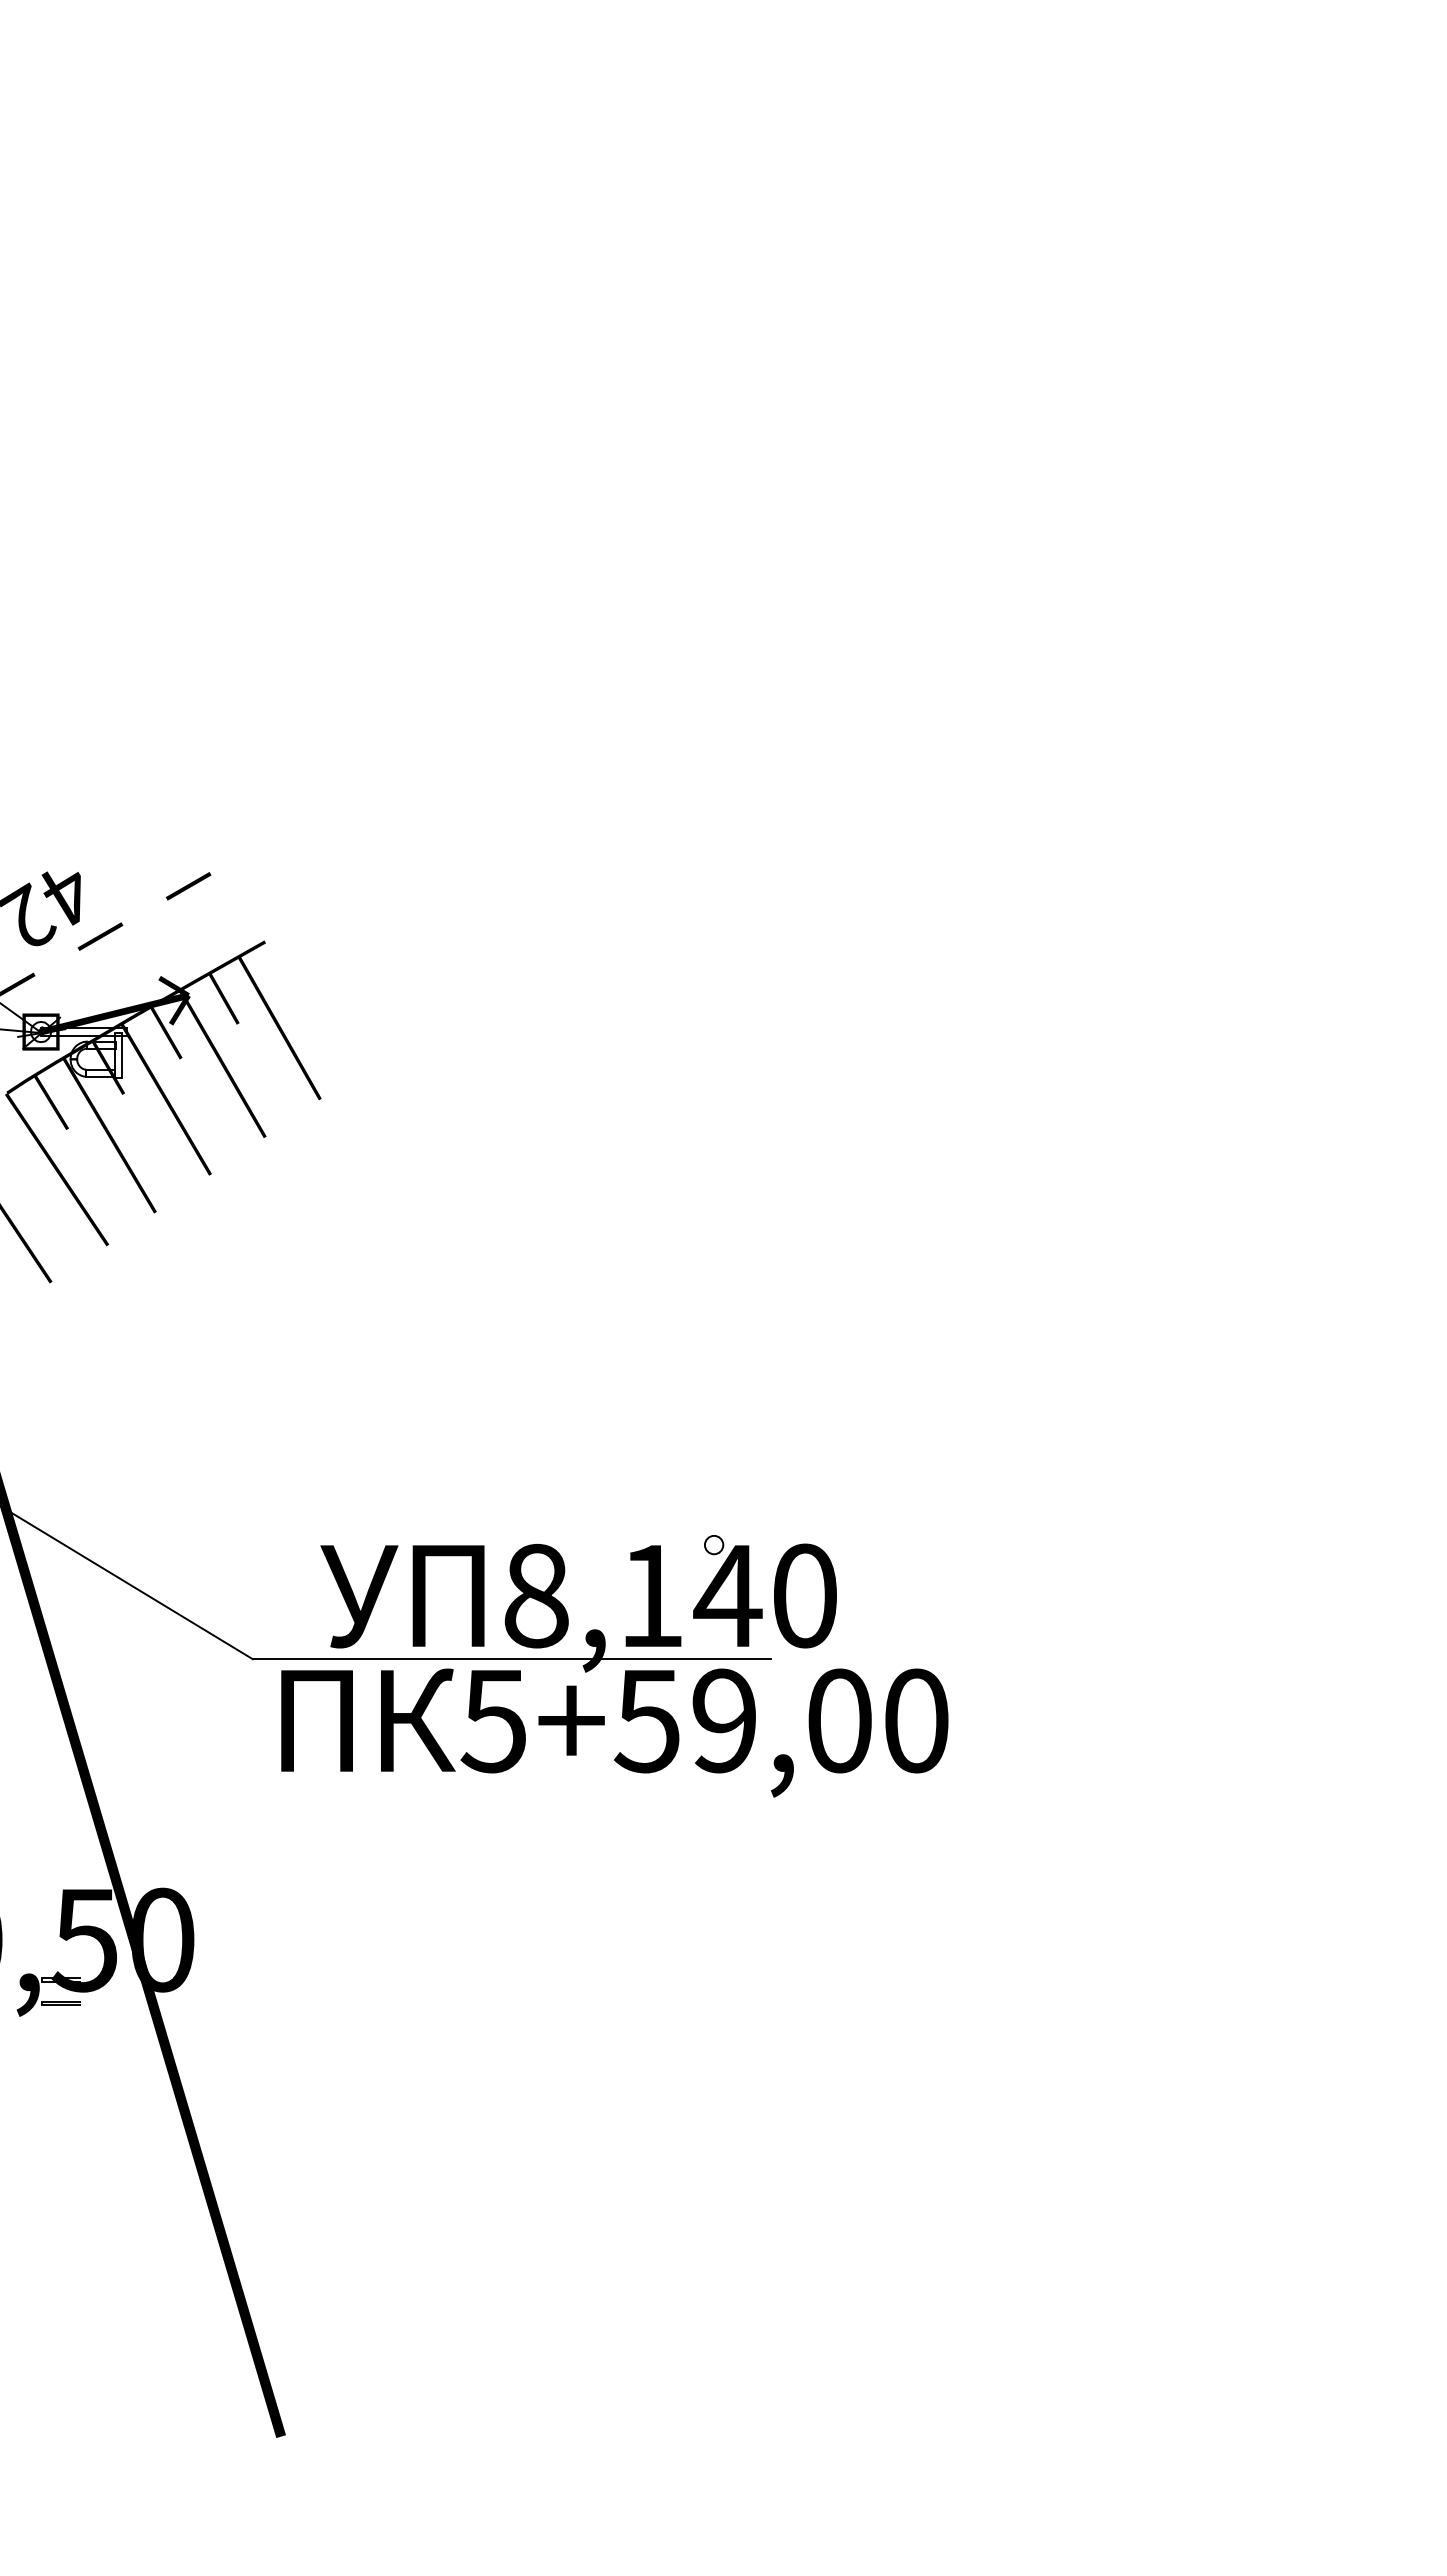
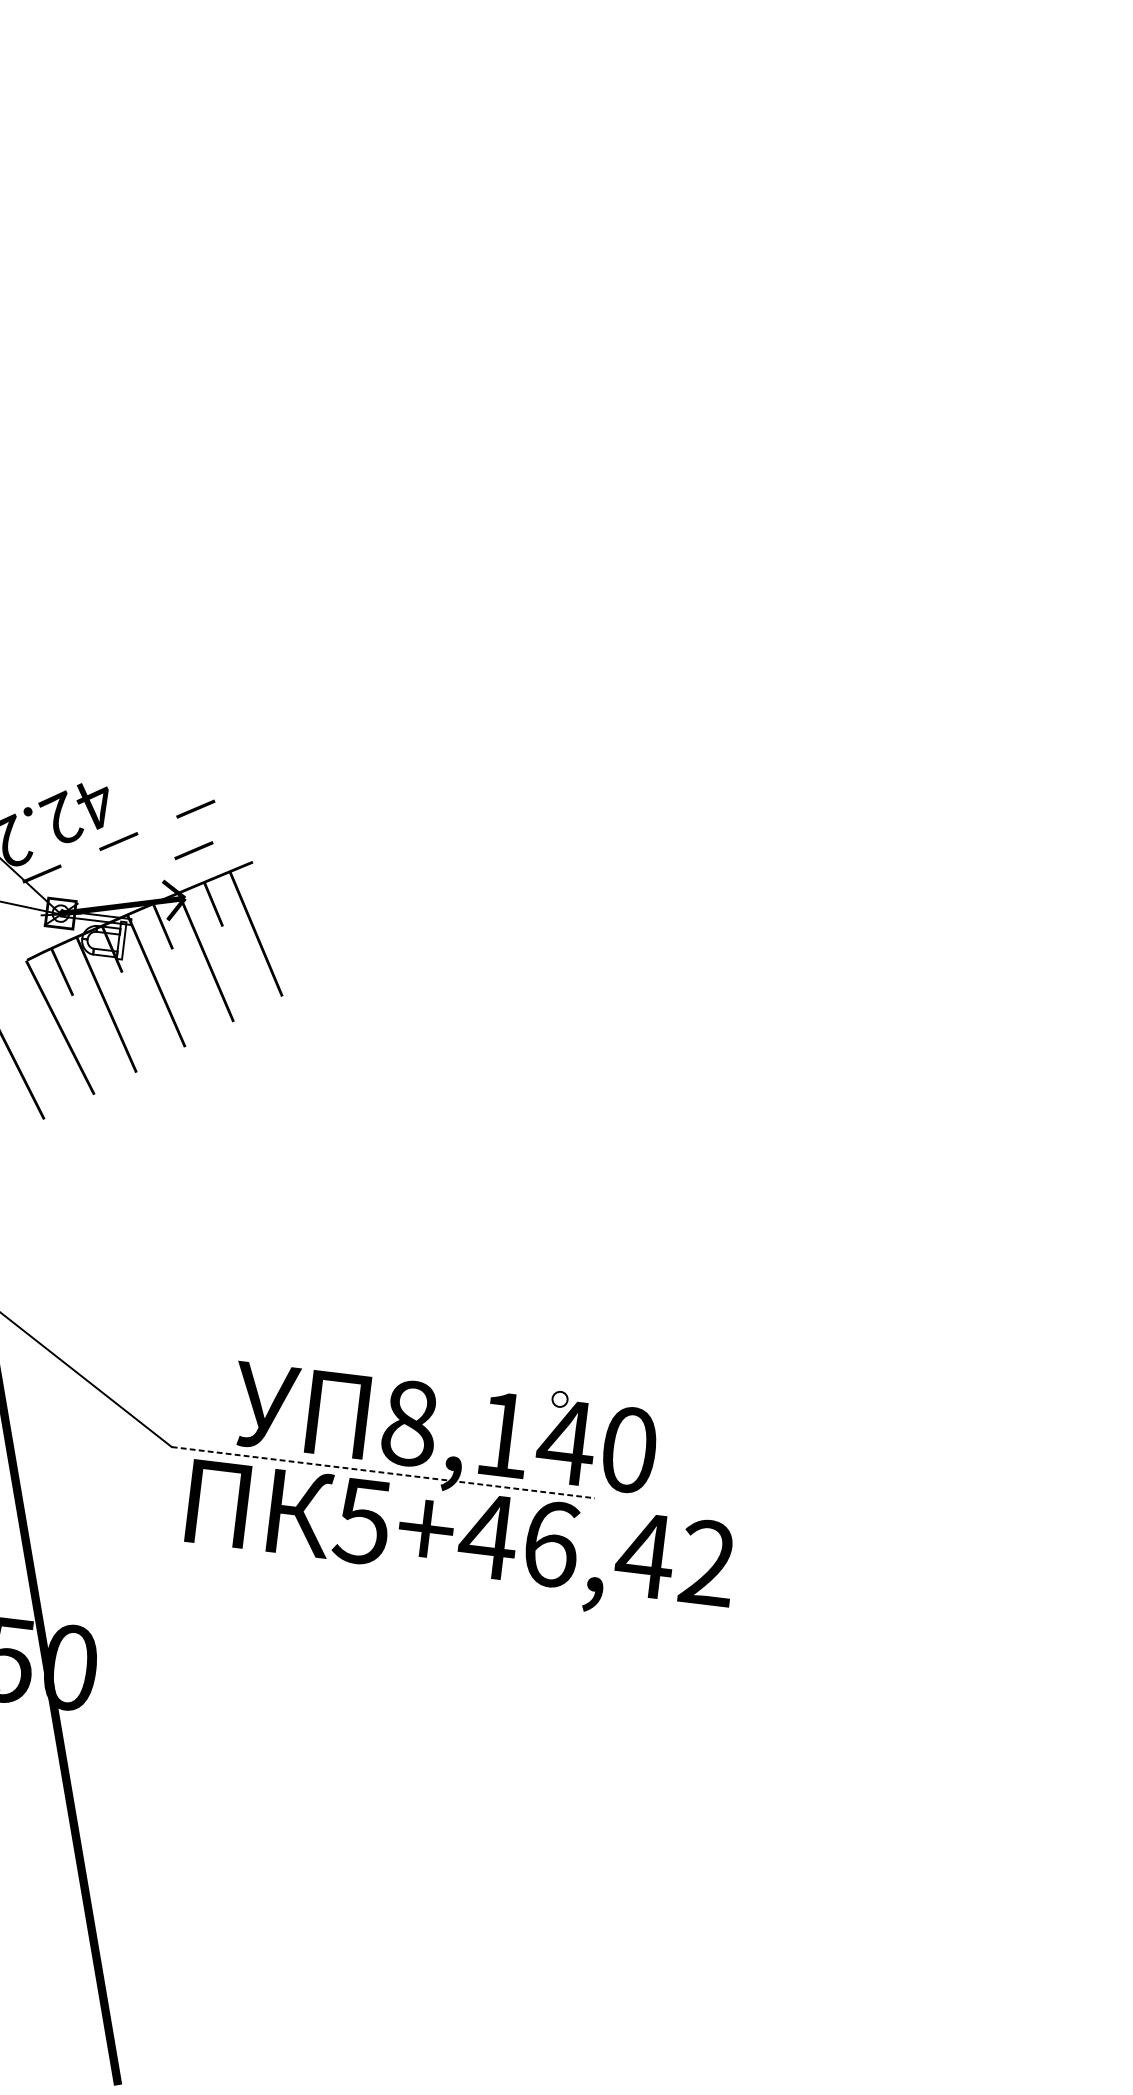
line: (192, 936) -> (193, 850), added
line: (511, 1659) -> (383, 1472), solid -> dashed
text: (780, 1720) -> (596, 1549), 5+59,00 -> 5+46,42

